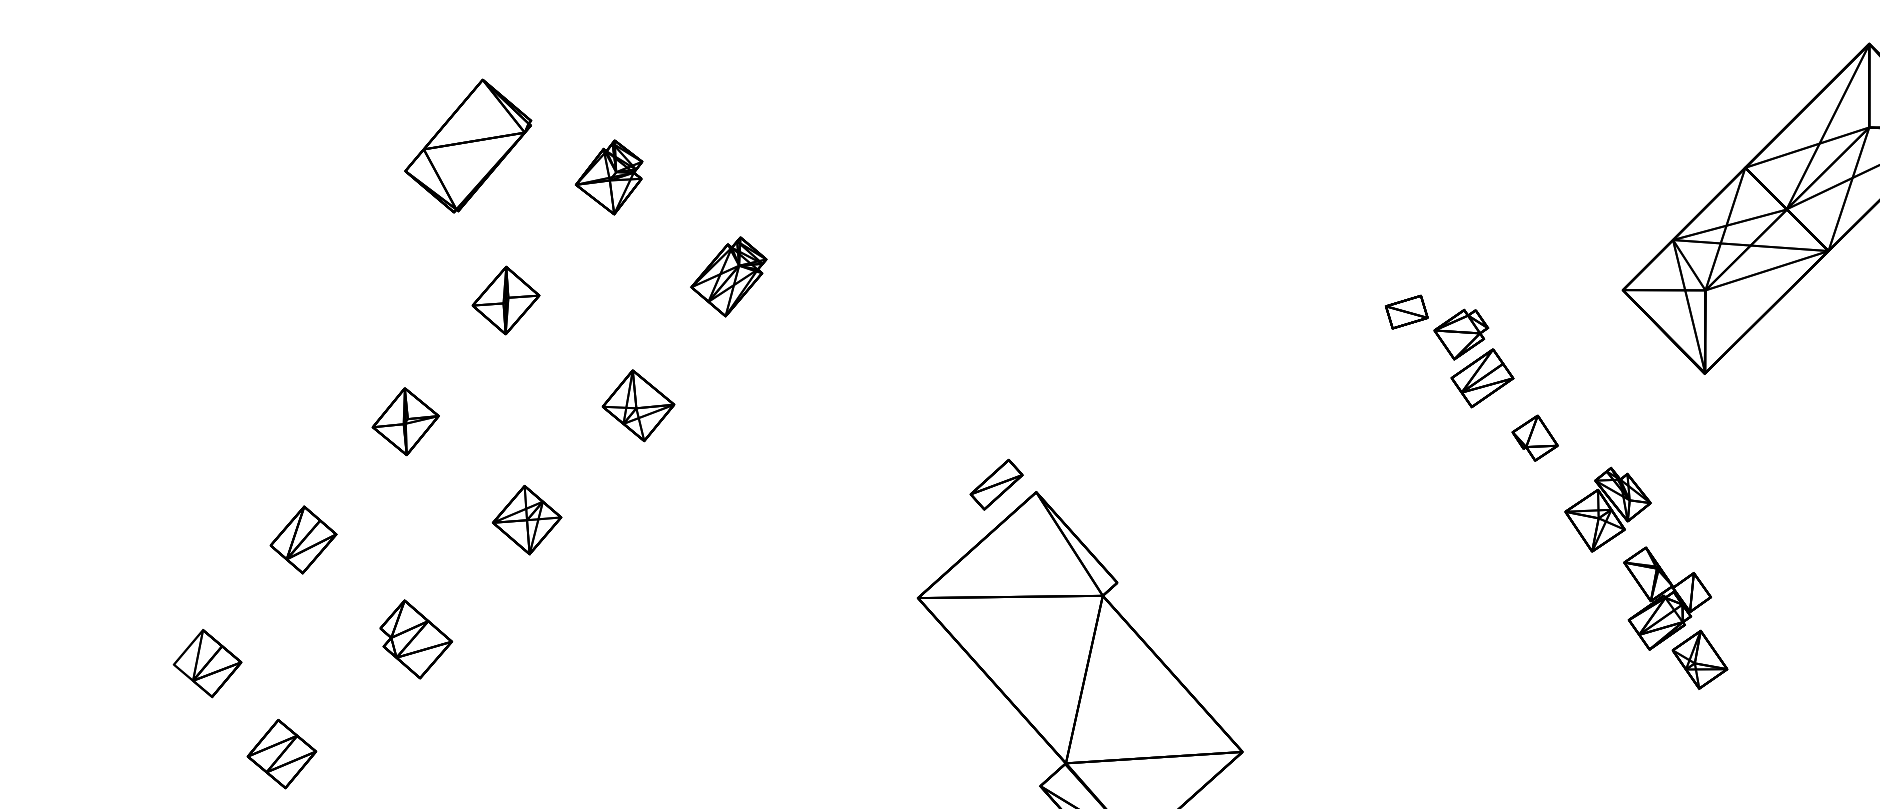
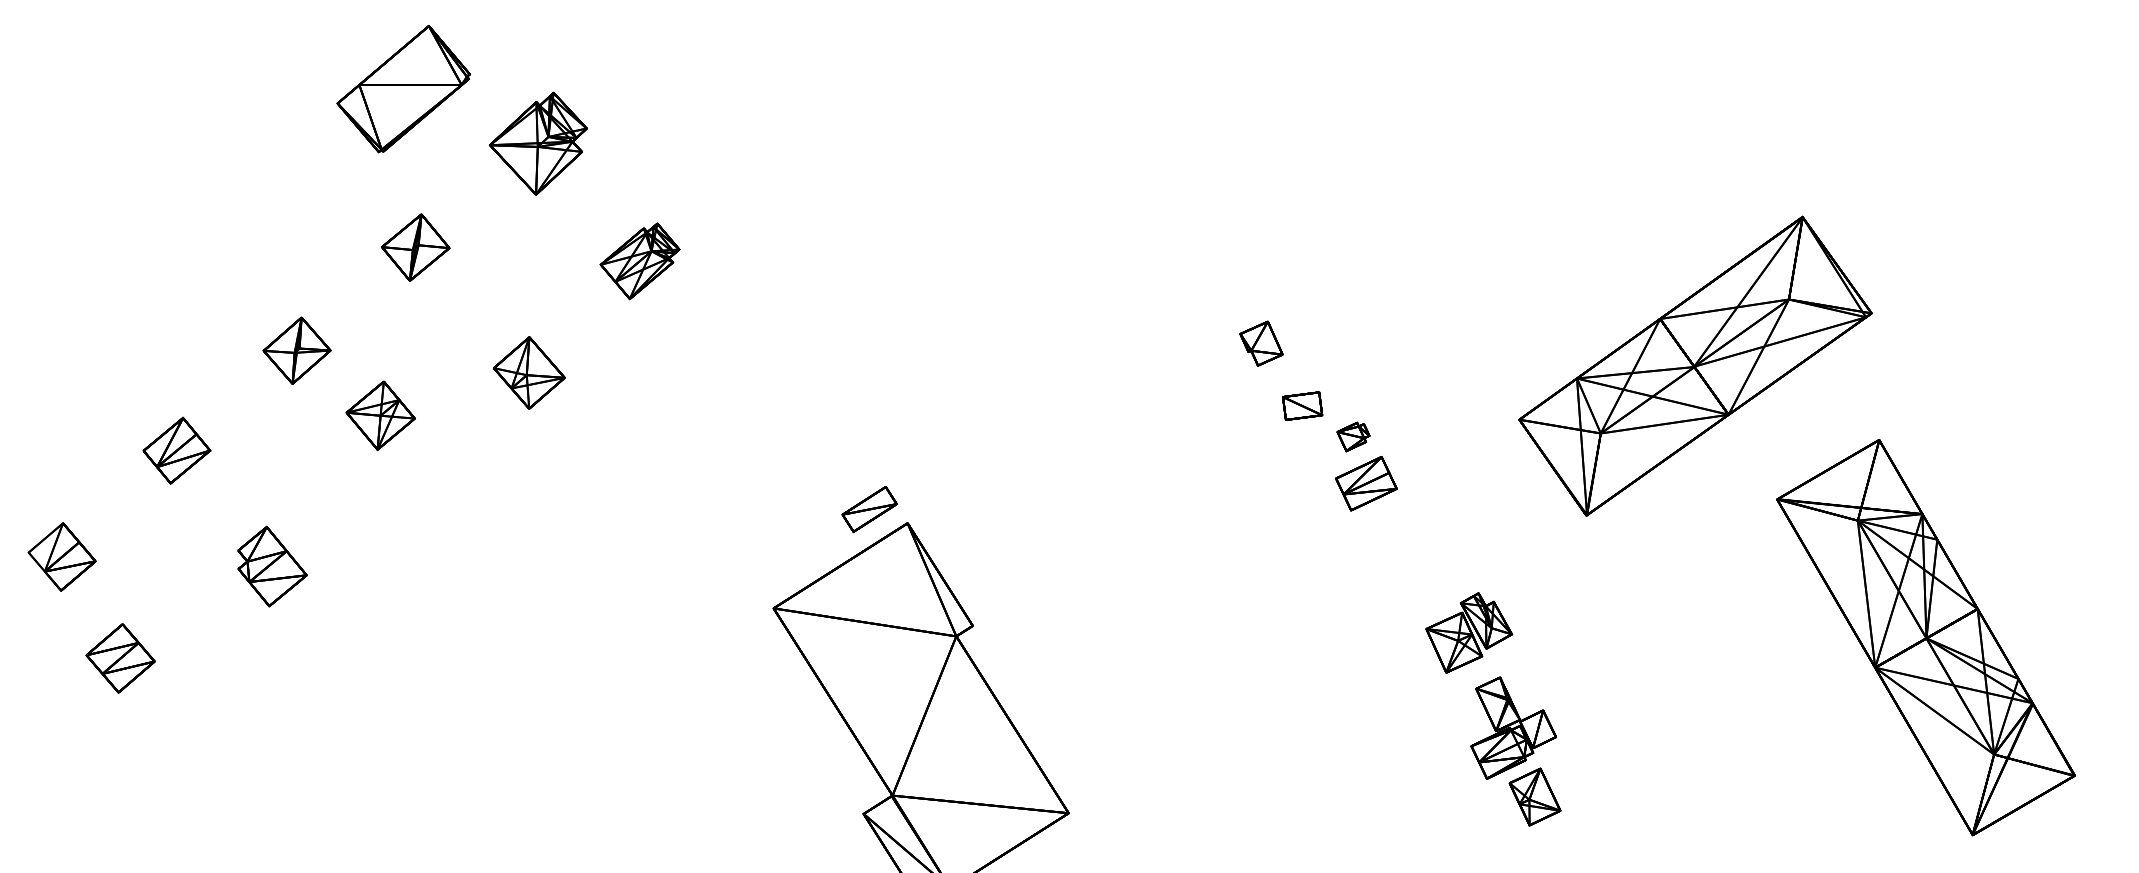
part: (609, 177) -> (537, 143), size x1.4
part: (1461, 333) -> (1353, 436), size x0.6
part: (1535, 438) -> (1261, 343), moved
part: (526, 519) -> (380, 415), moved

